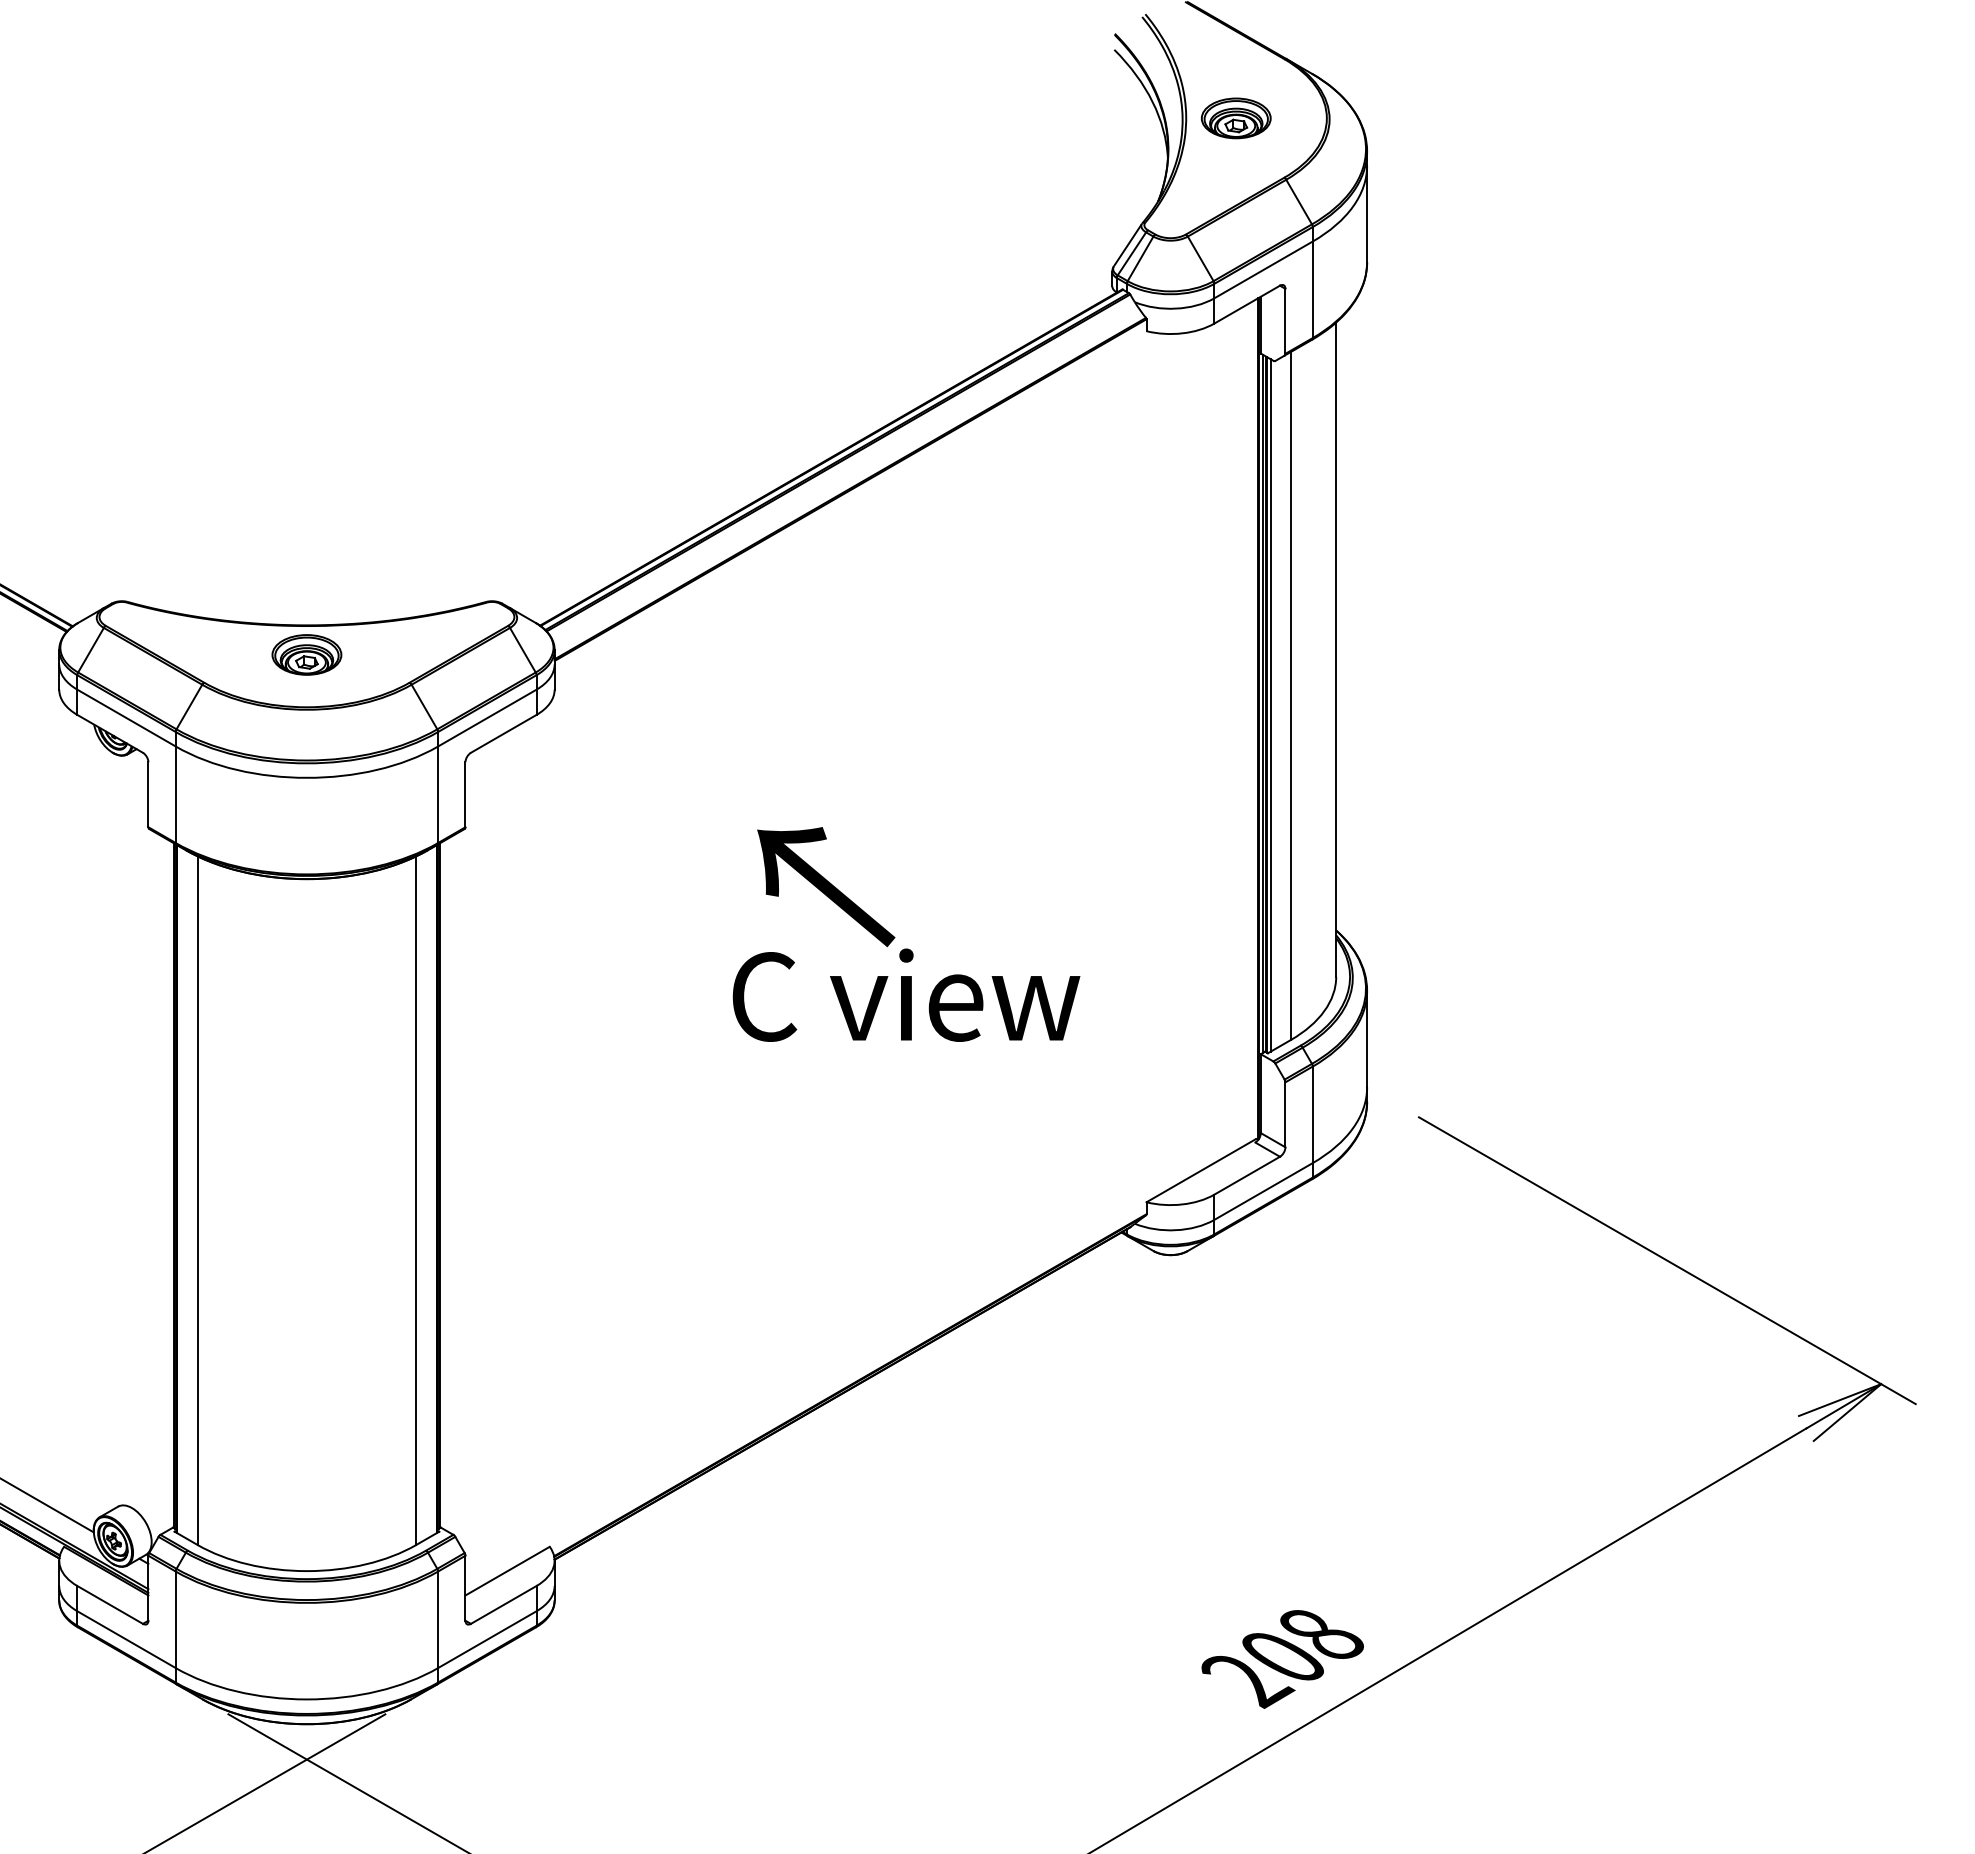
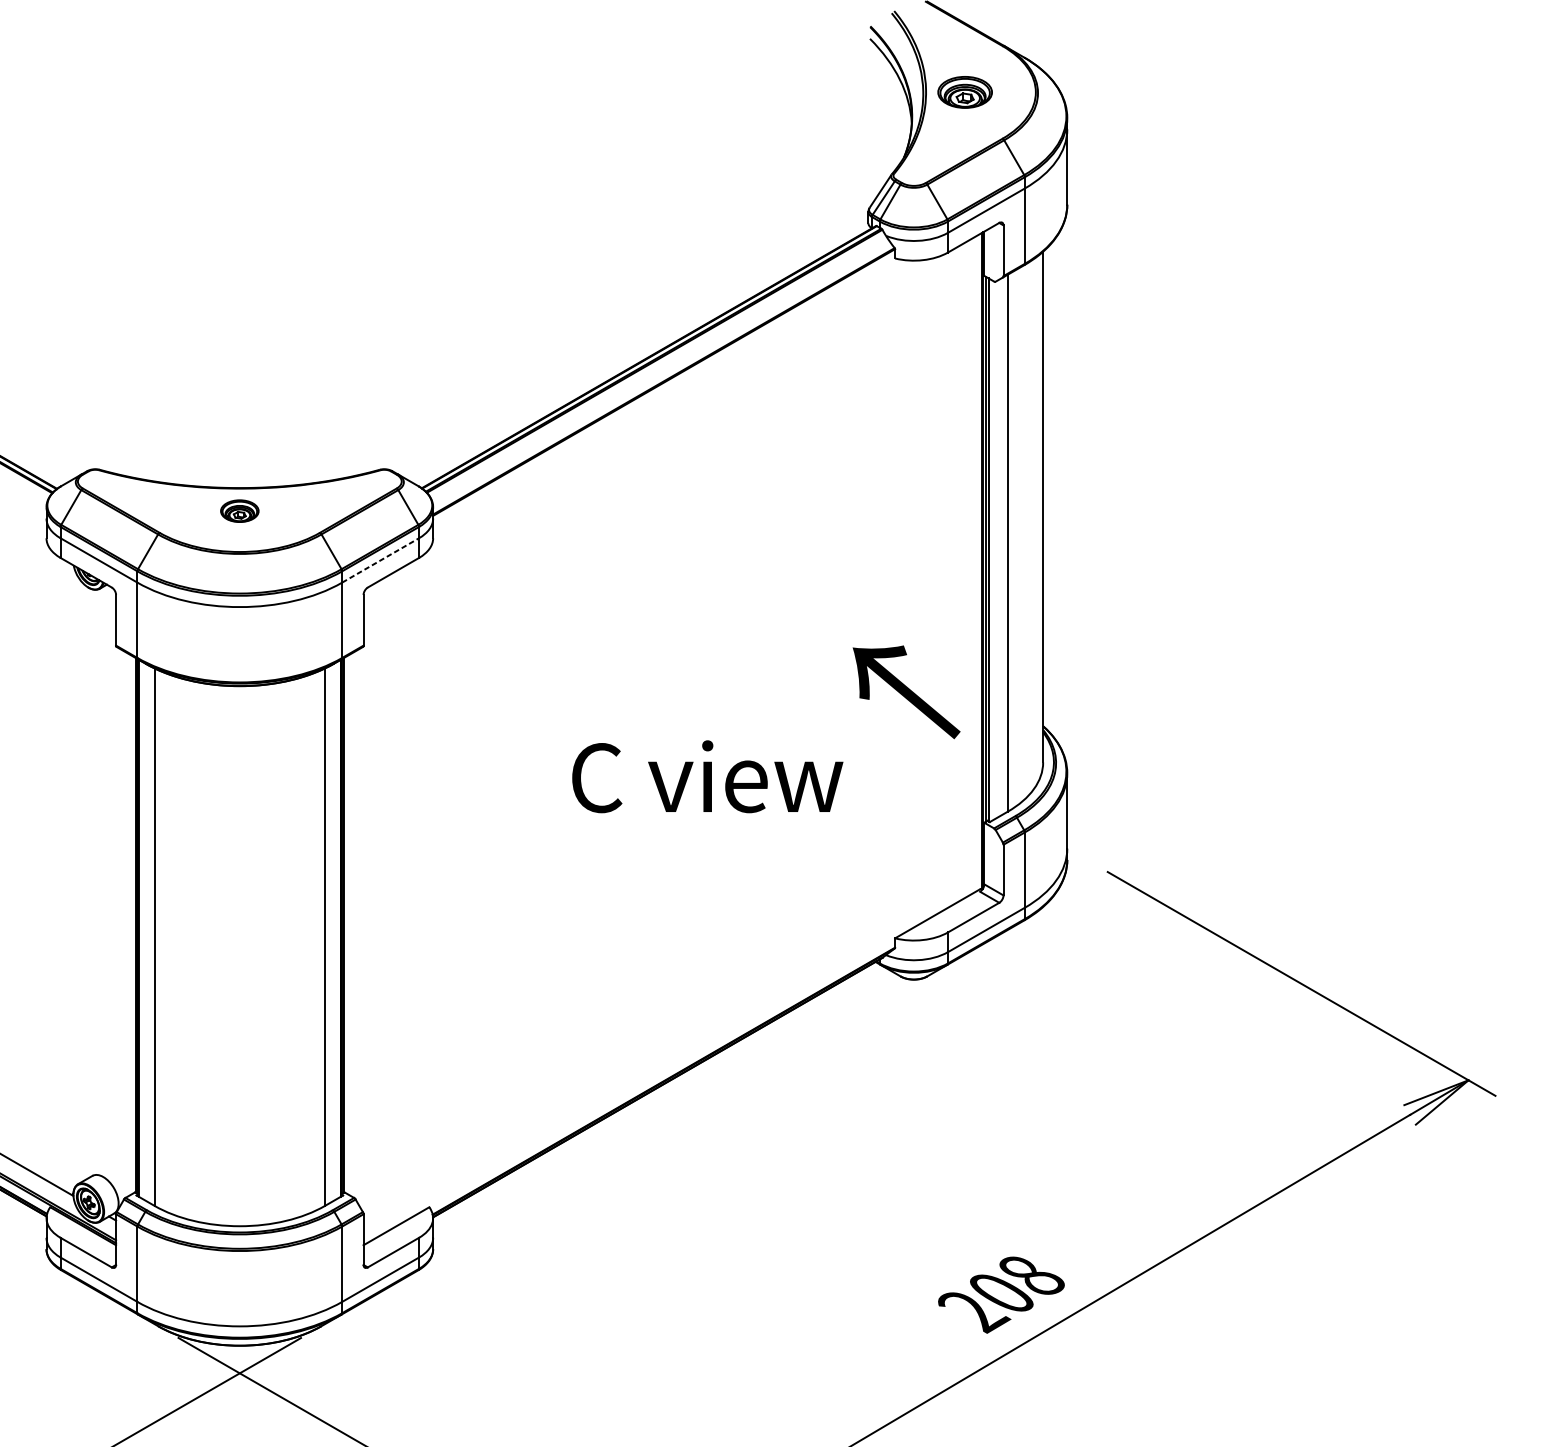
part: (306, 654) -> (239, 510), size x0.7
line: (1270, 705) -> (991, 550), removed
line: (487, 718) -> (380, 560), solid -> dashed
text: (826, 887) -> (906, 692), moved

